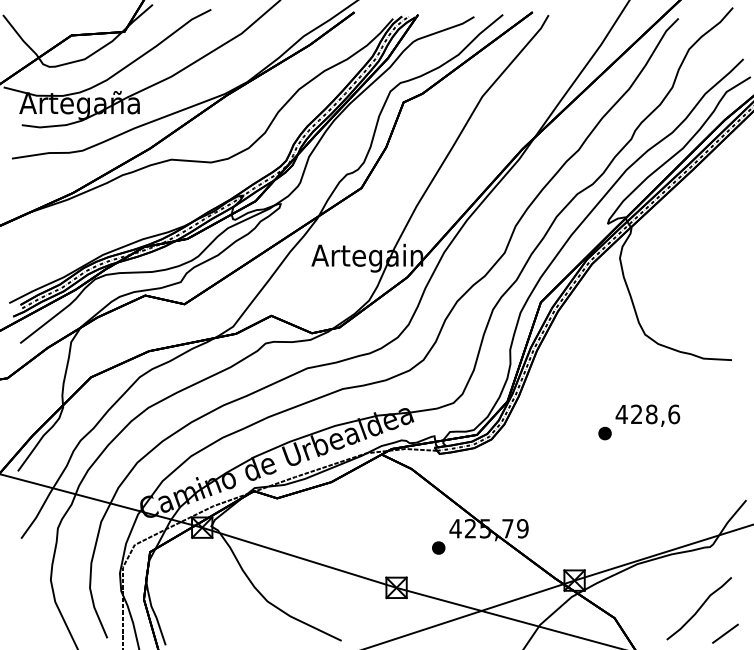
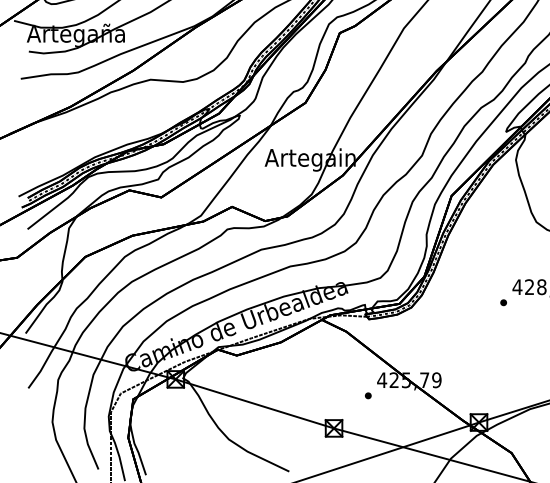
part: (604, 433) -> (503, 302), size x0.62
part: (438, 547) -> (368, 395), size x0.62

